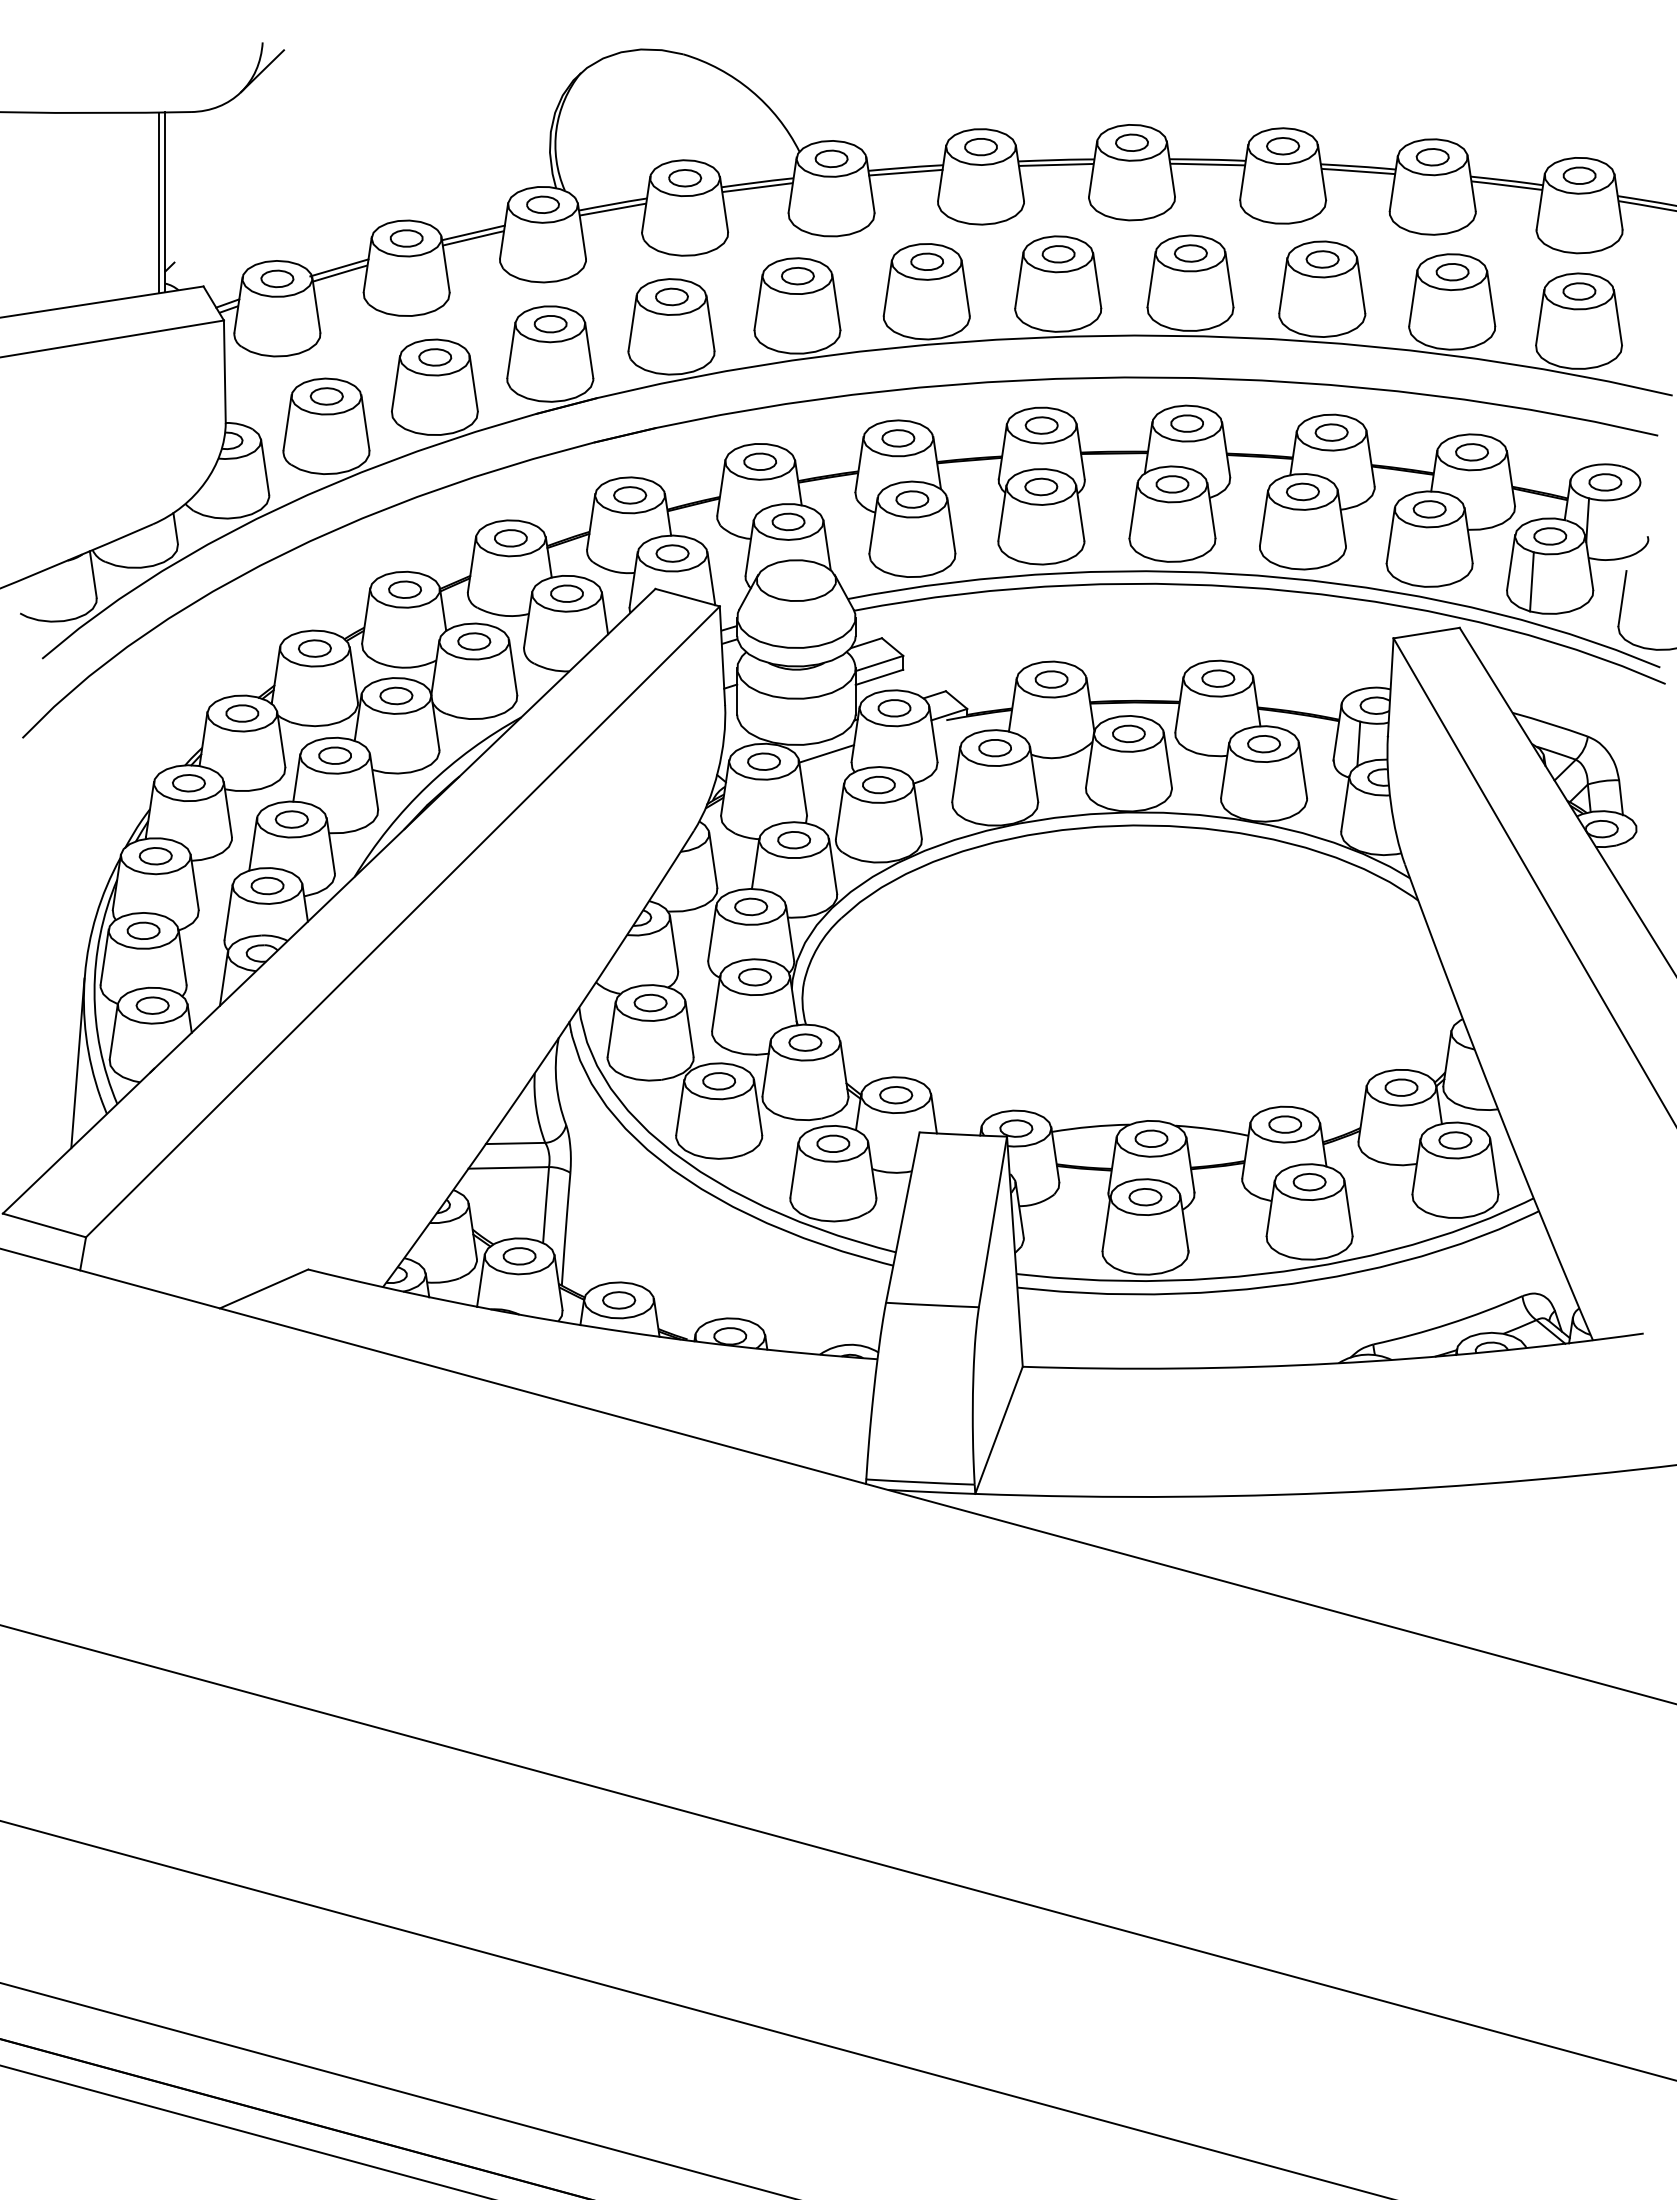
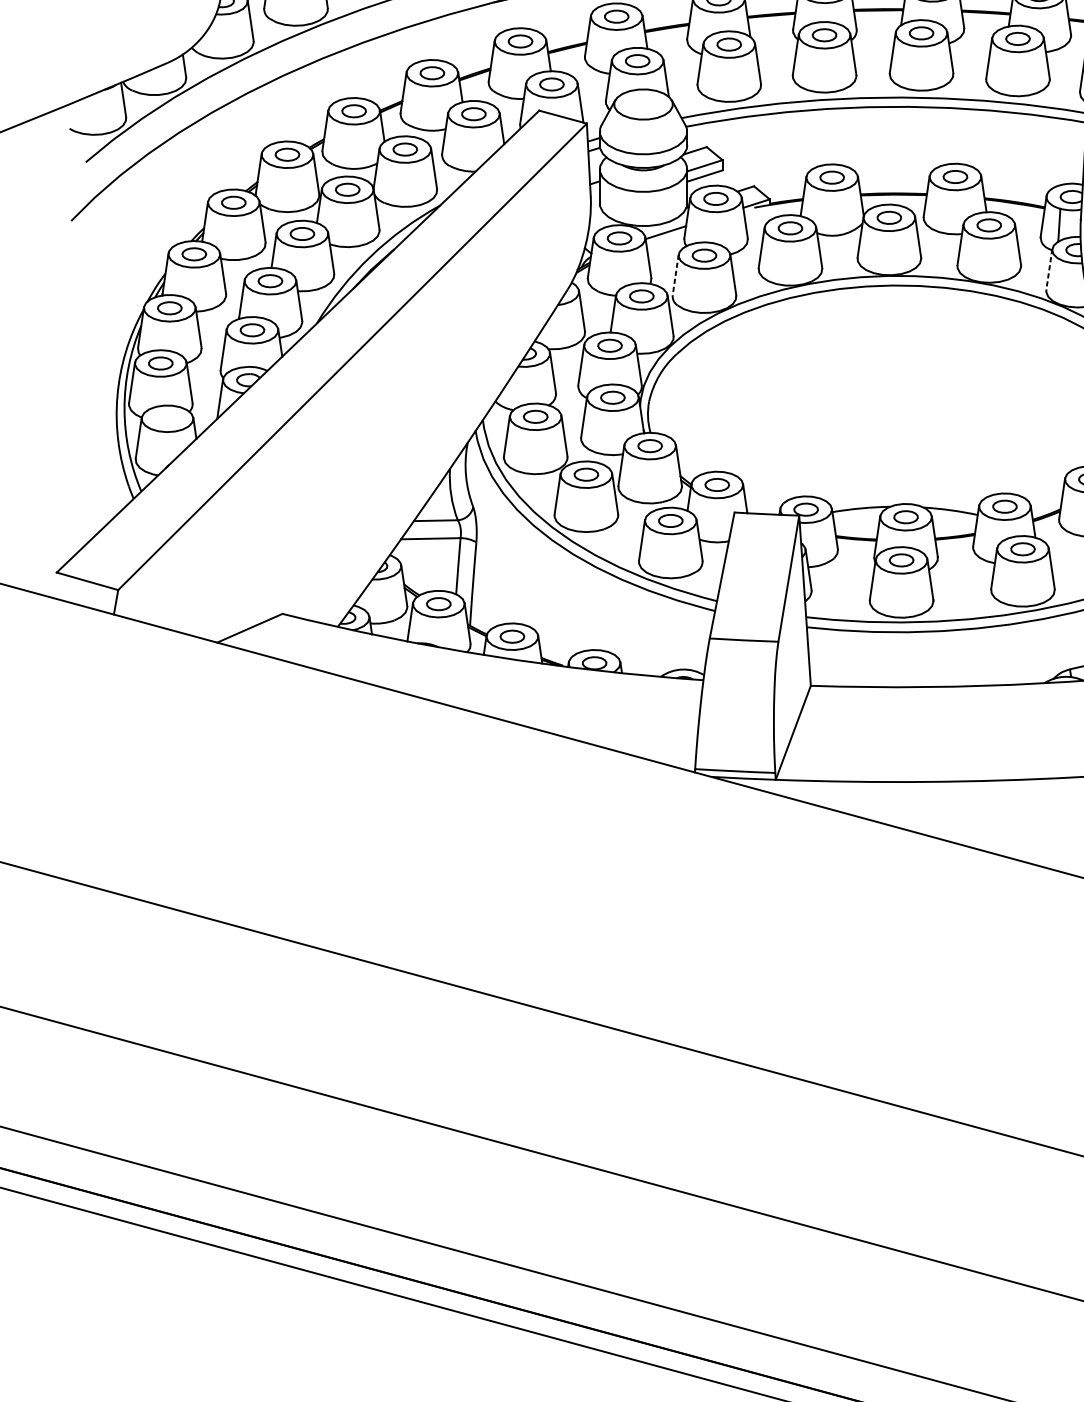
line: (1345, 803) -> (1049, 269), solid -> dashed
line: (839, 811) -> (675, 275), solid -> dashed
part: (152, 1005) -> (167, 418), removed
line: (77, 1063) -> (111, 461), removed

